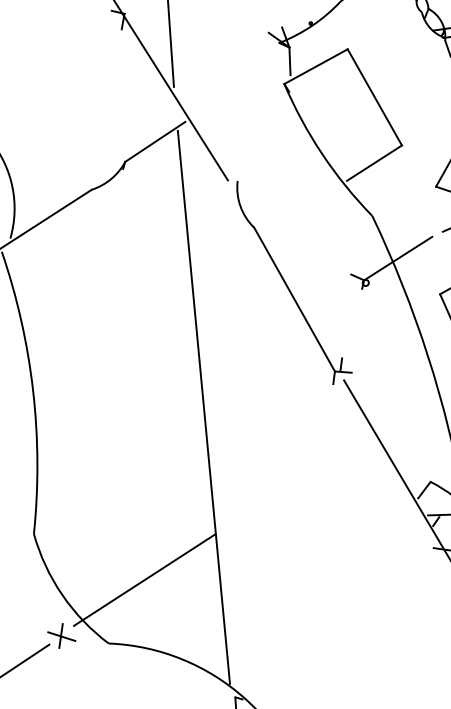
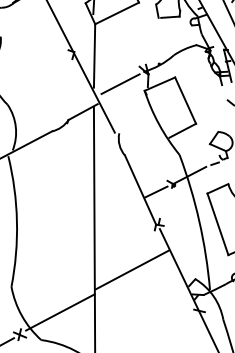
line: (230, 72) -> (120, 83), added
line: (329, 299) -> (156, 191), added
line: (290, 473) -> (131, 269), added

